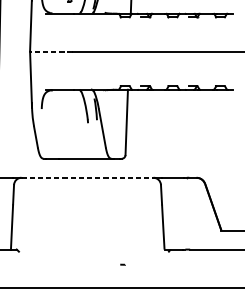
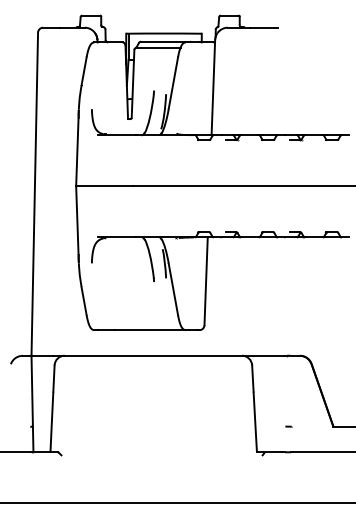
line: (51, 51) -> (104, 186), dashed -> solid
line: (87, 177) -> (153, 355), dashed -> solid
part: (122, 264) -> (288, 426), moved

